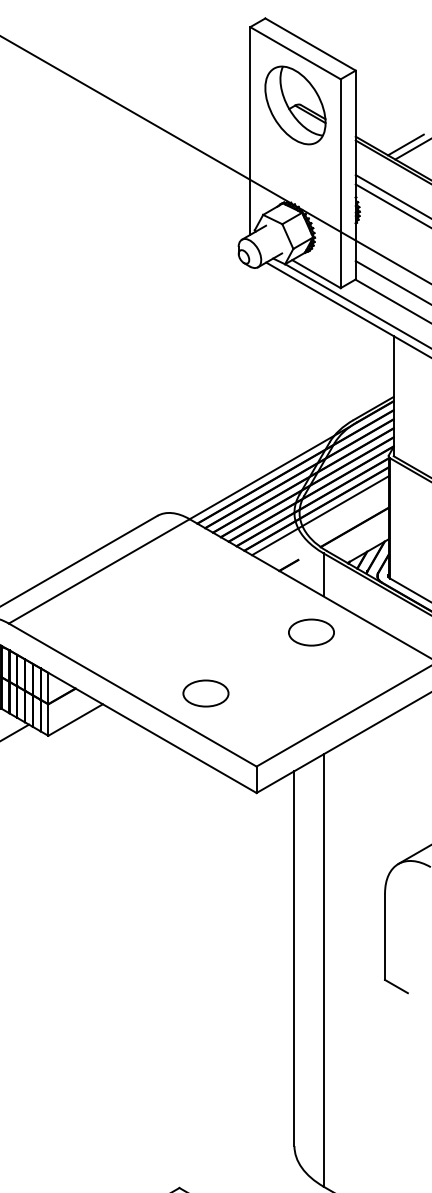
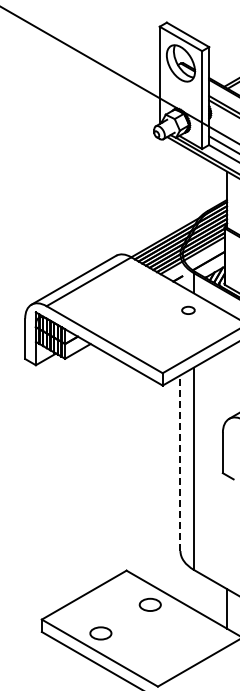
part: (311, 632) -> (188, 310), size x0.6
part: (204, 692) -> (138, 338), removed
line: (294, 959) -> (180, 463), solid -> dashed

